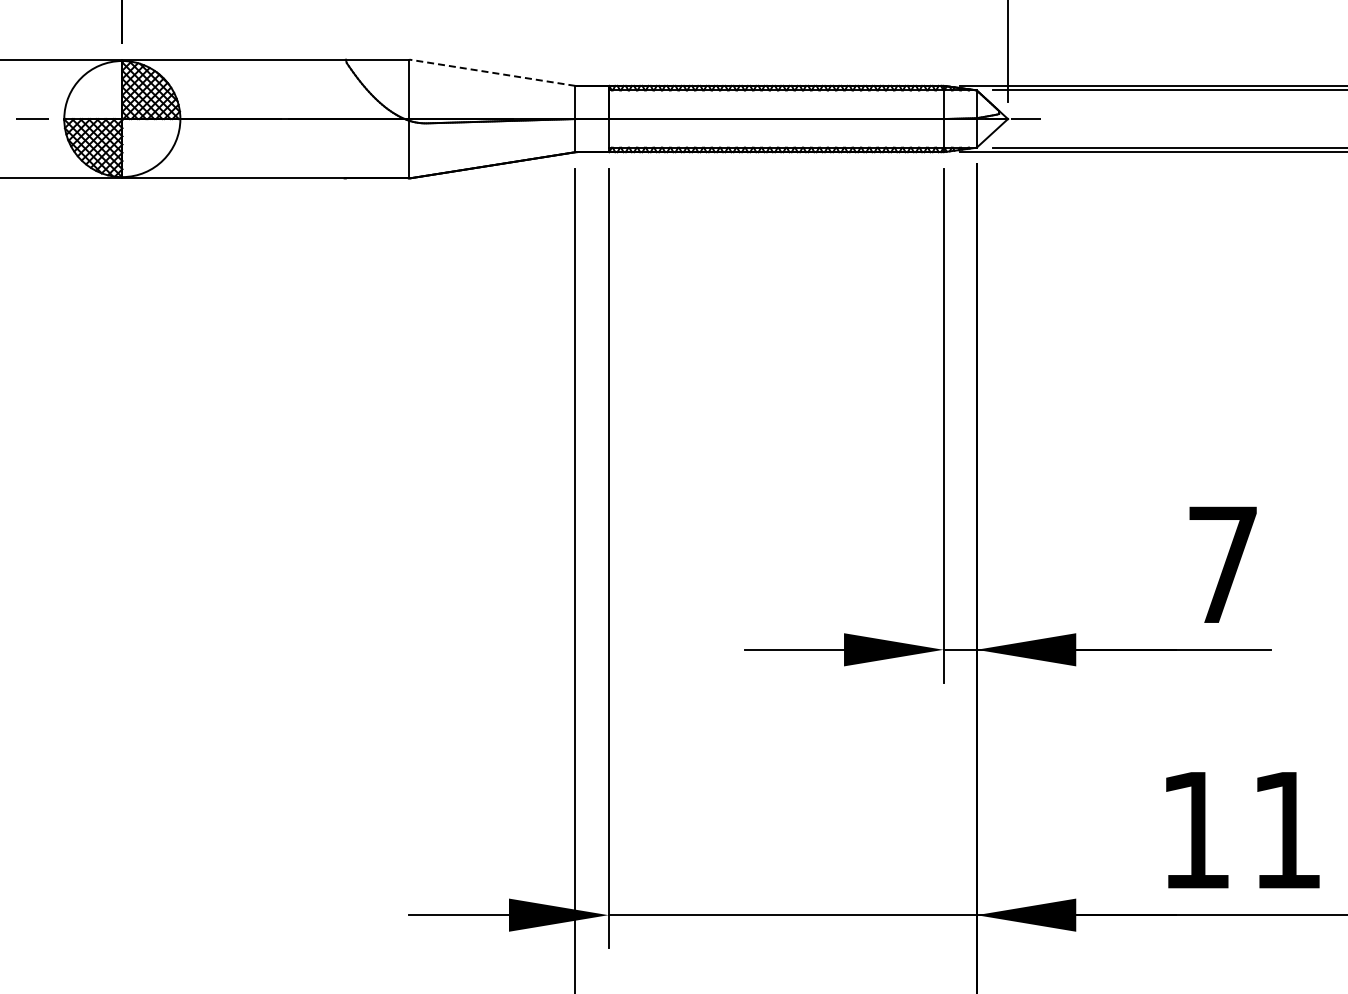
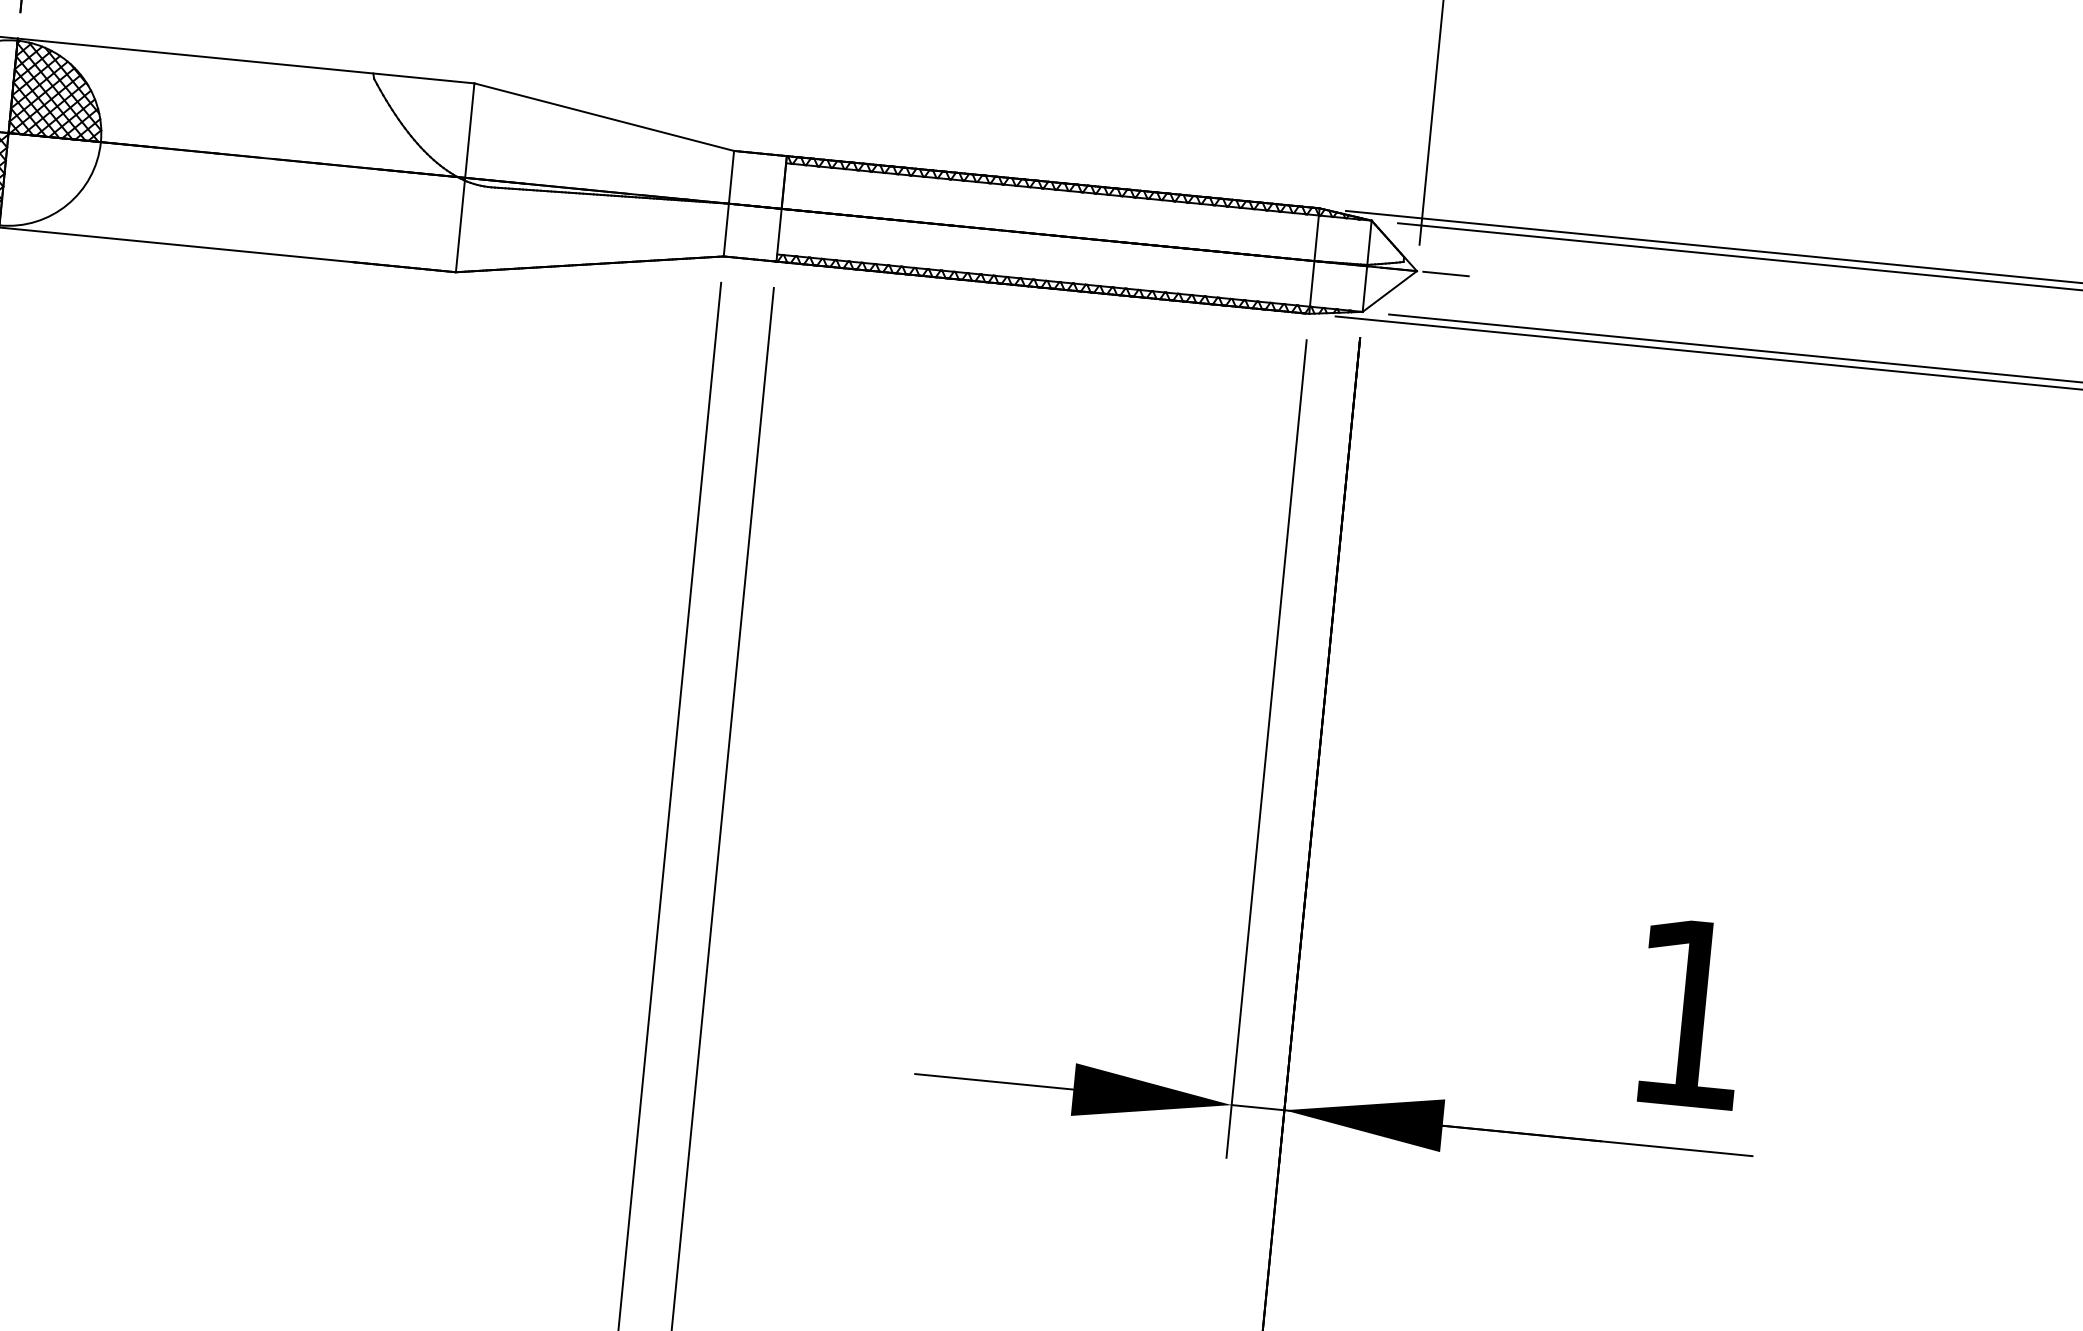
line: (492, 72) -> (604, 116), dashed -> solid
text: (1222, 564) -> (1688, 1012), 7 -> 1

